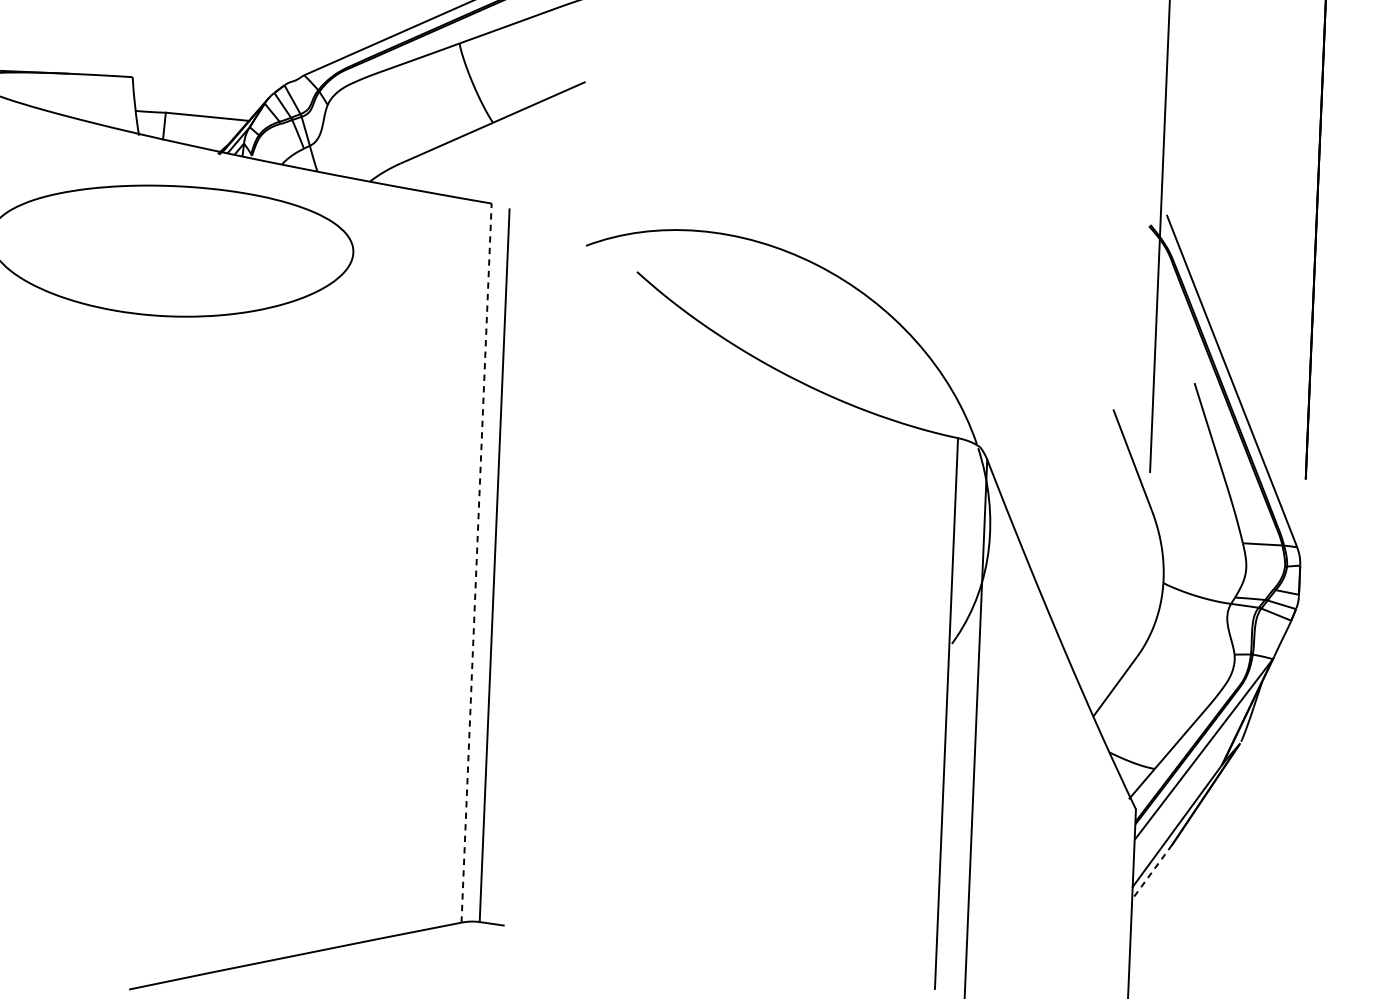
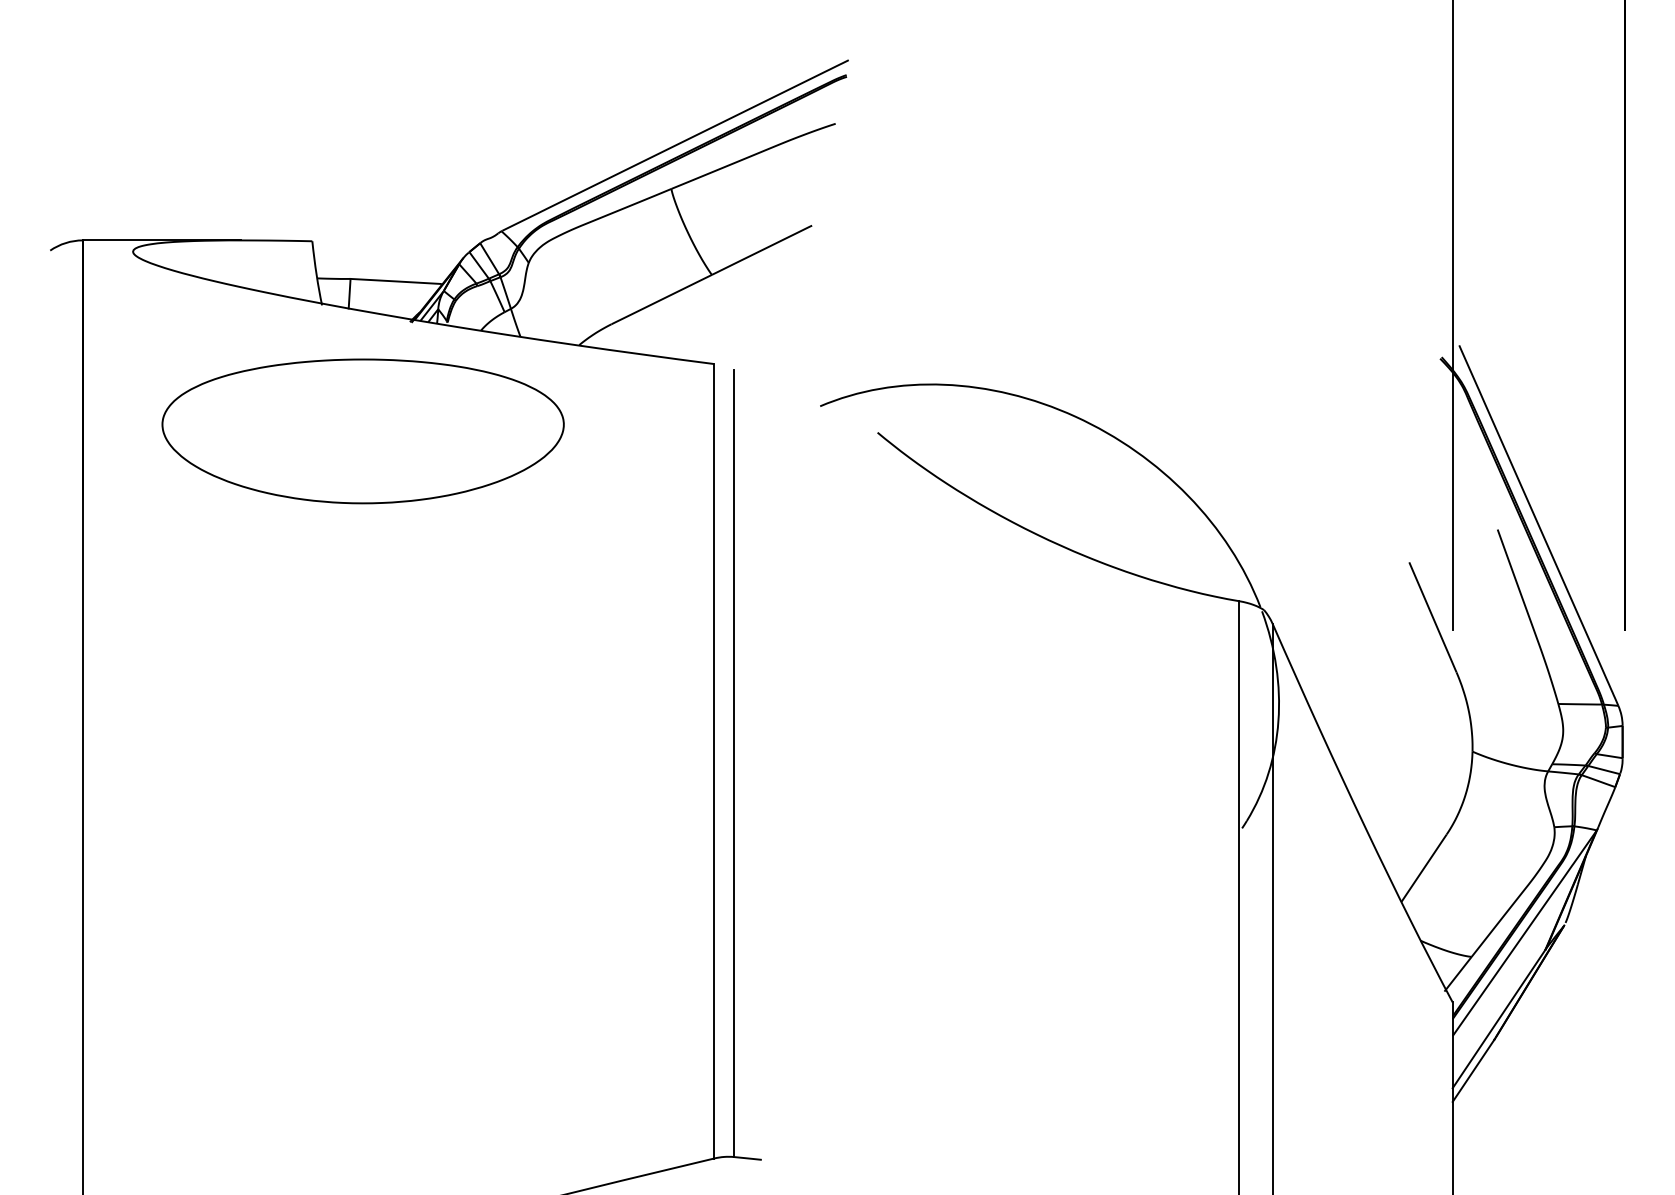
line: (476, 562) -> (714, 760), dashed -> solid
line: (1152, 872) -> (1473, 1071), dashed -> solid

